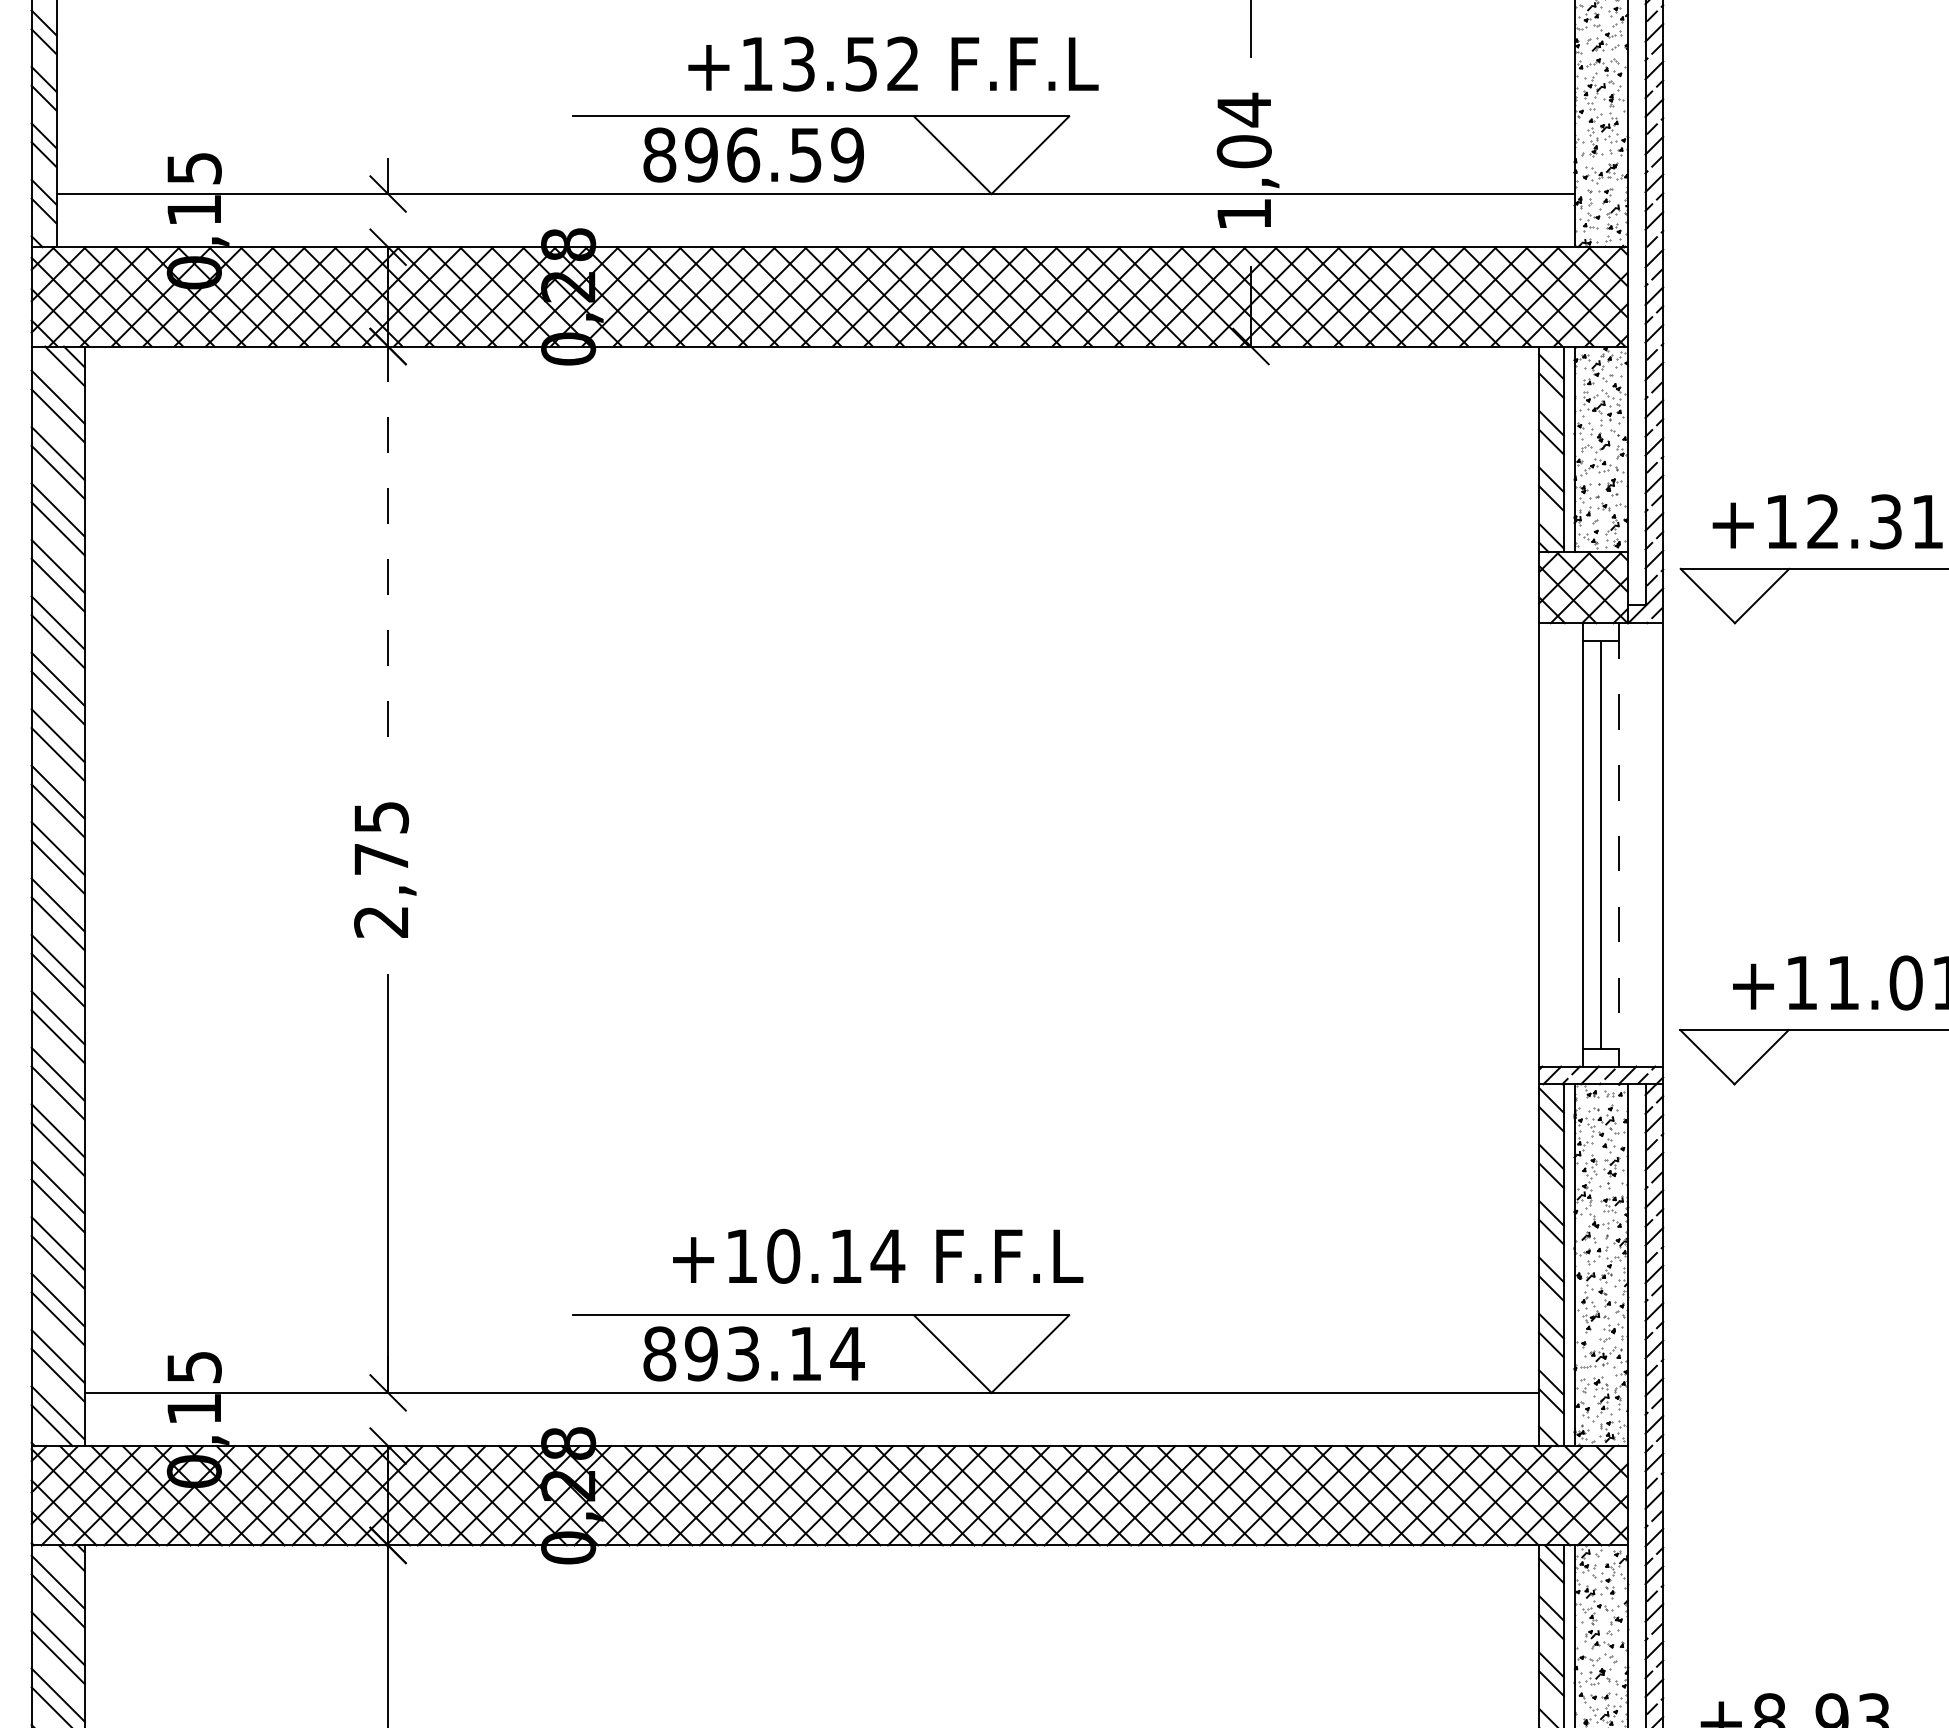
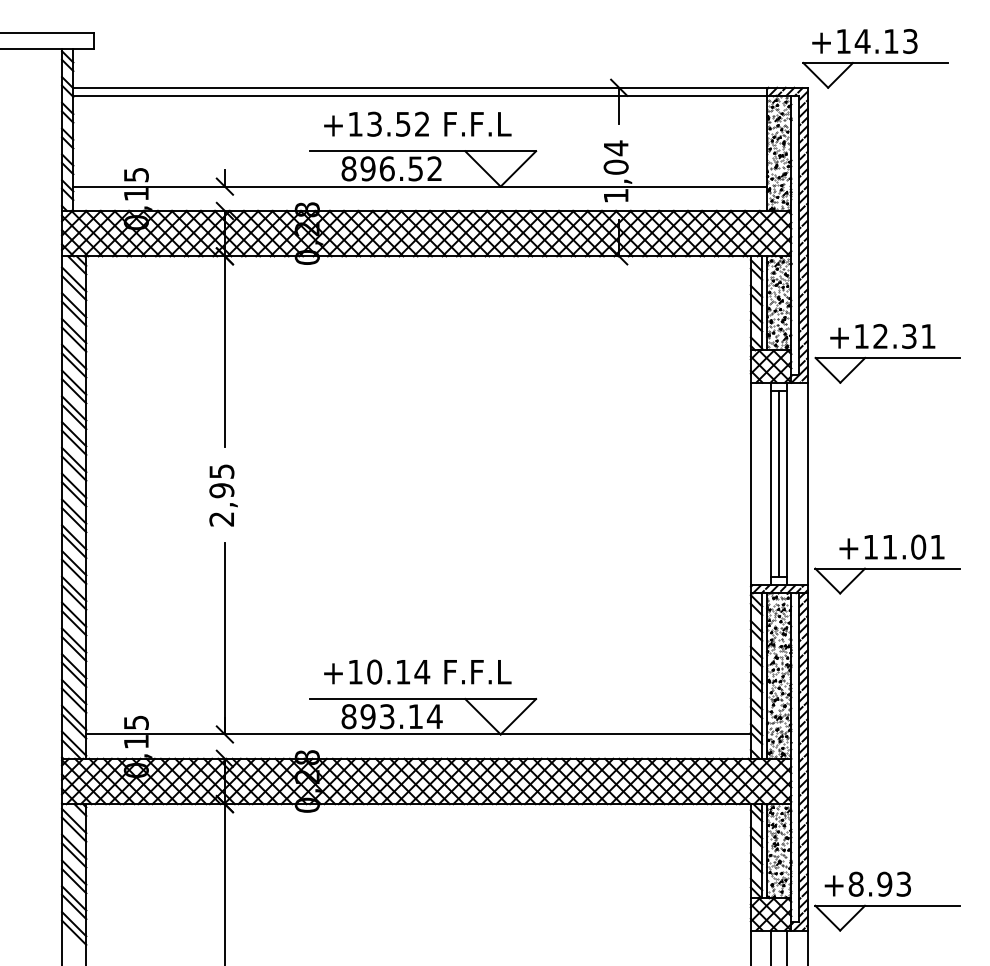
text: (892, 62) -> (417, 123), moved
text: (846, 154) -> (434, 168), 896.59 -> 896.52
line: (387, 554) -> (224, 351), dashed -> solid
line: (1619, 845) -> (787, 484), dashed -> solid
text: (380, 858) -> (221, 490), 2,75 -> 2,95
text: (877, 1255) -> (417, 671), moved

